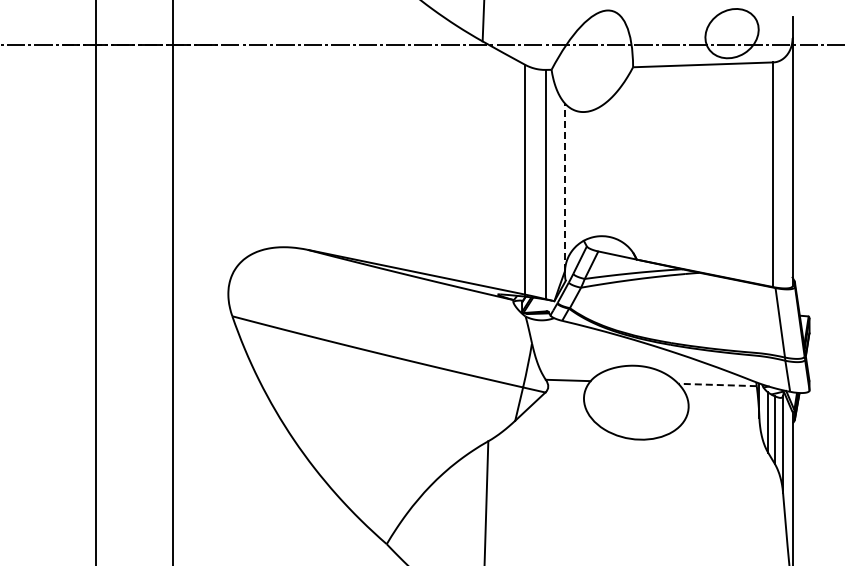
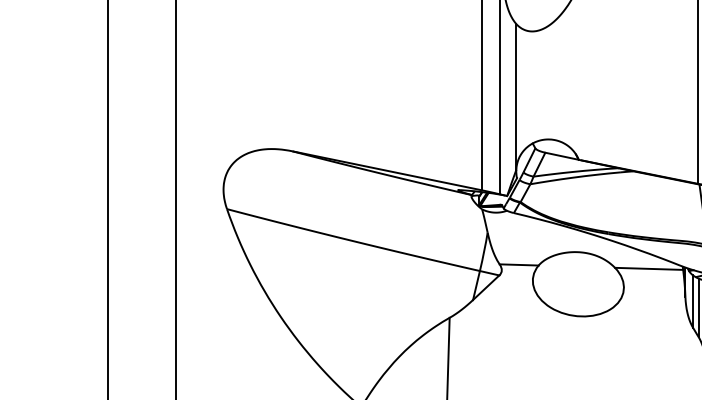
line: (564, 187) -> (515, 97), dashed -> solid
line: (717, 384) -> (649, 268), dashed -> solid

